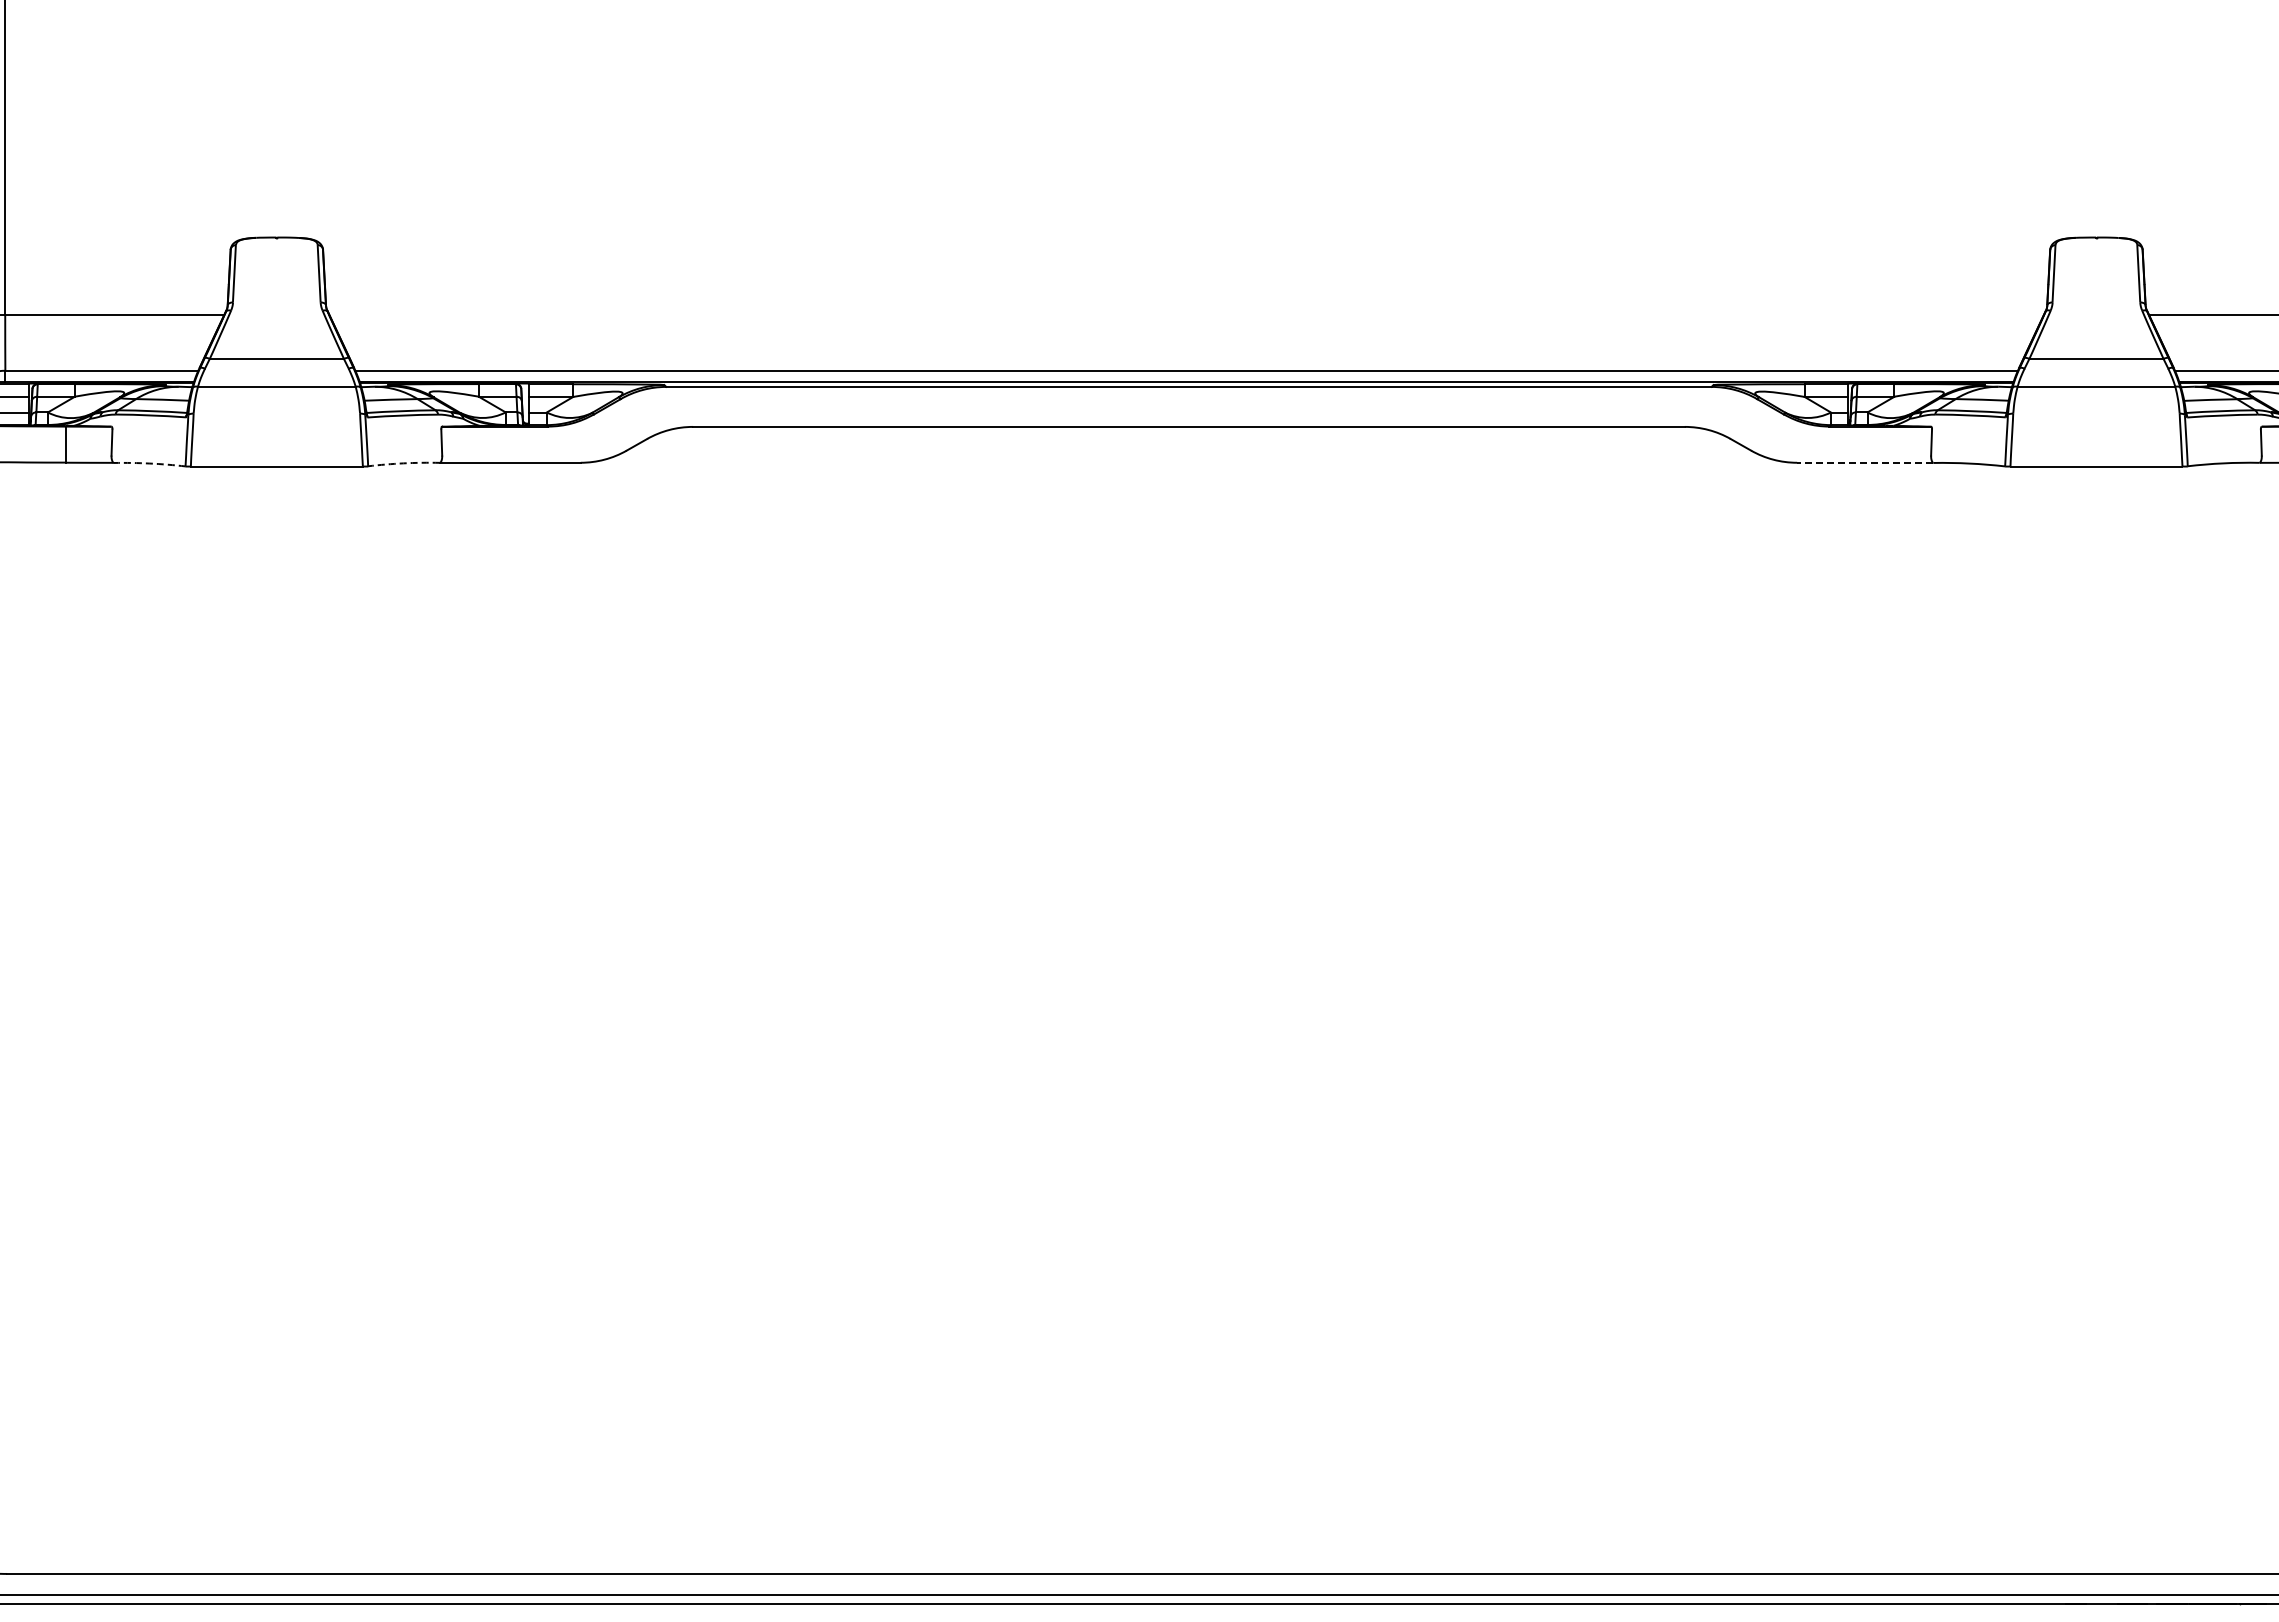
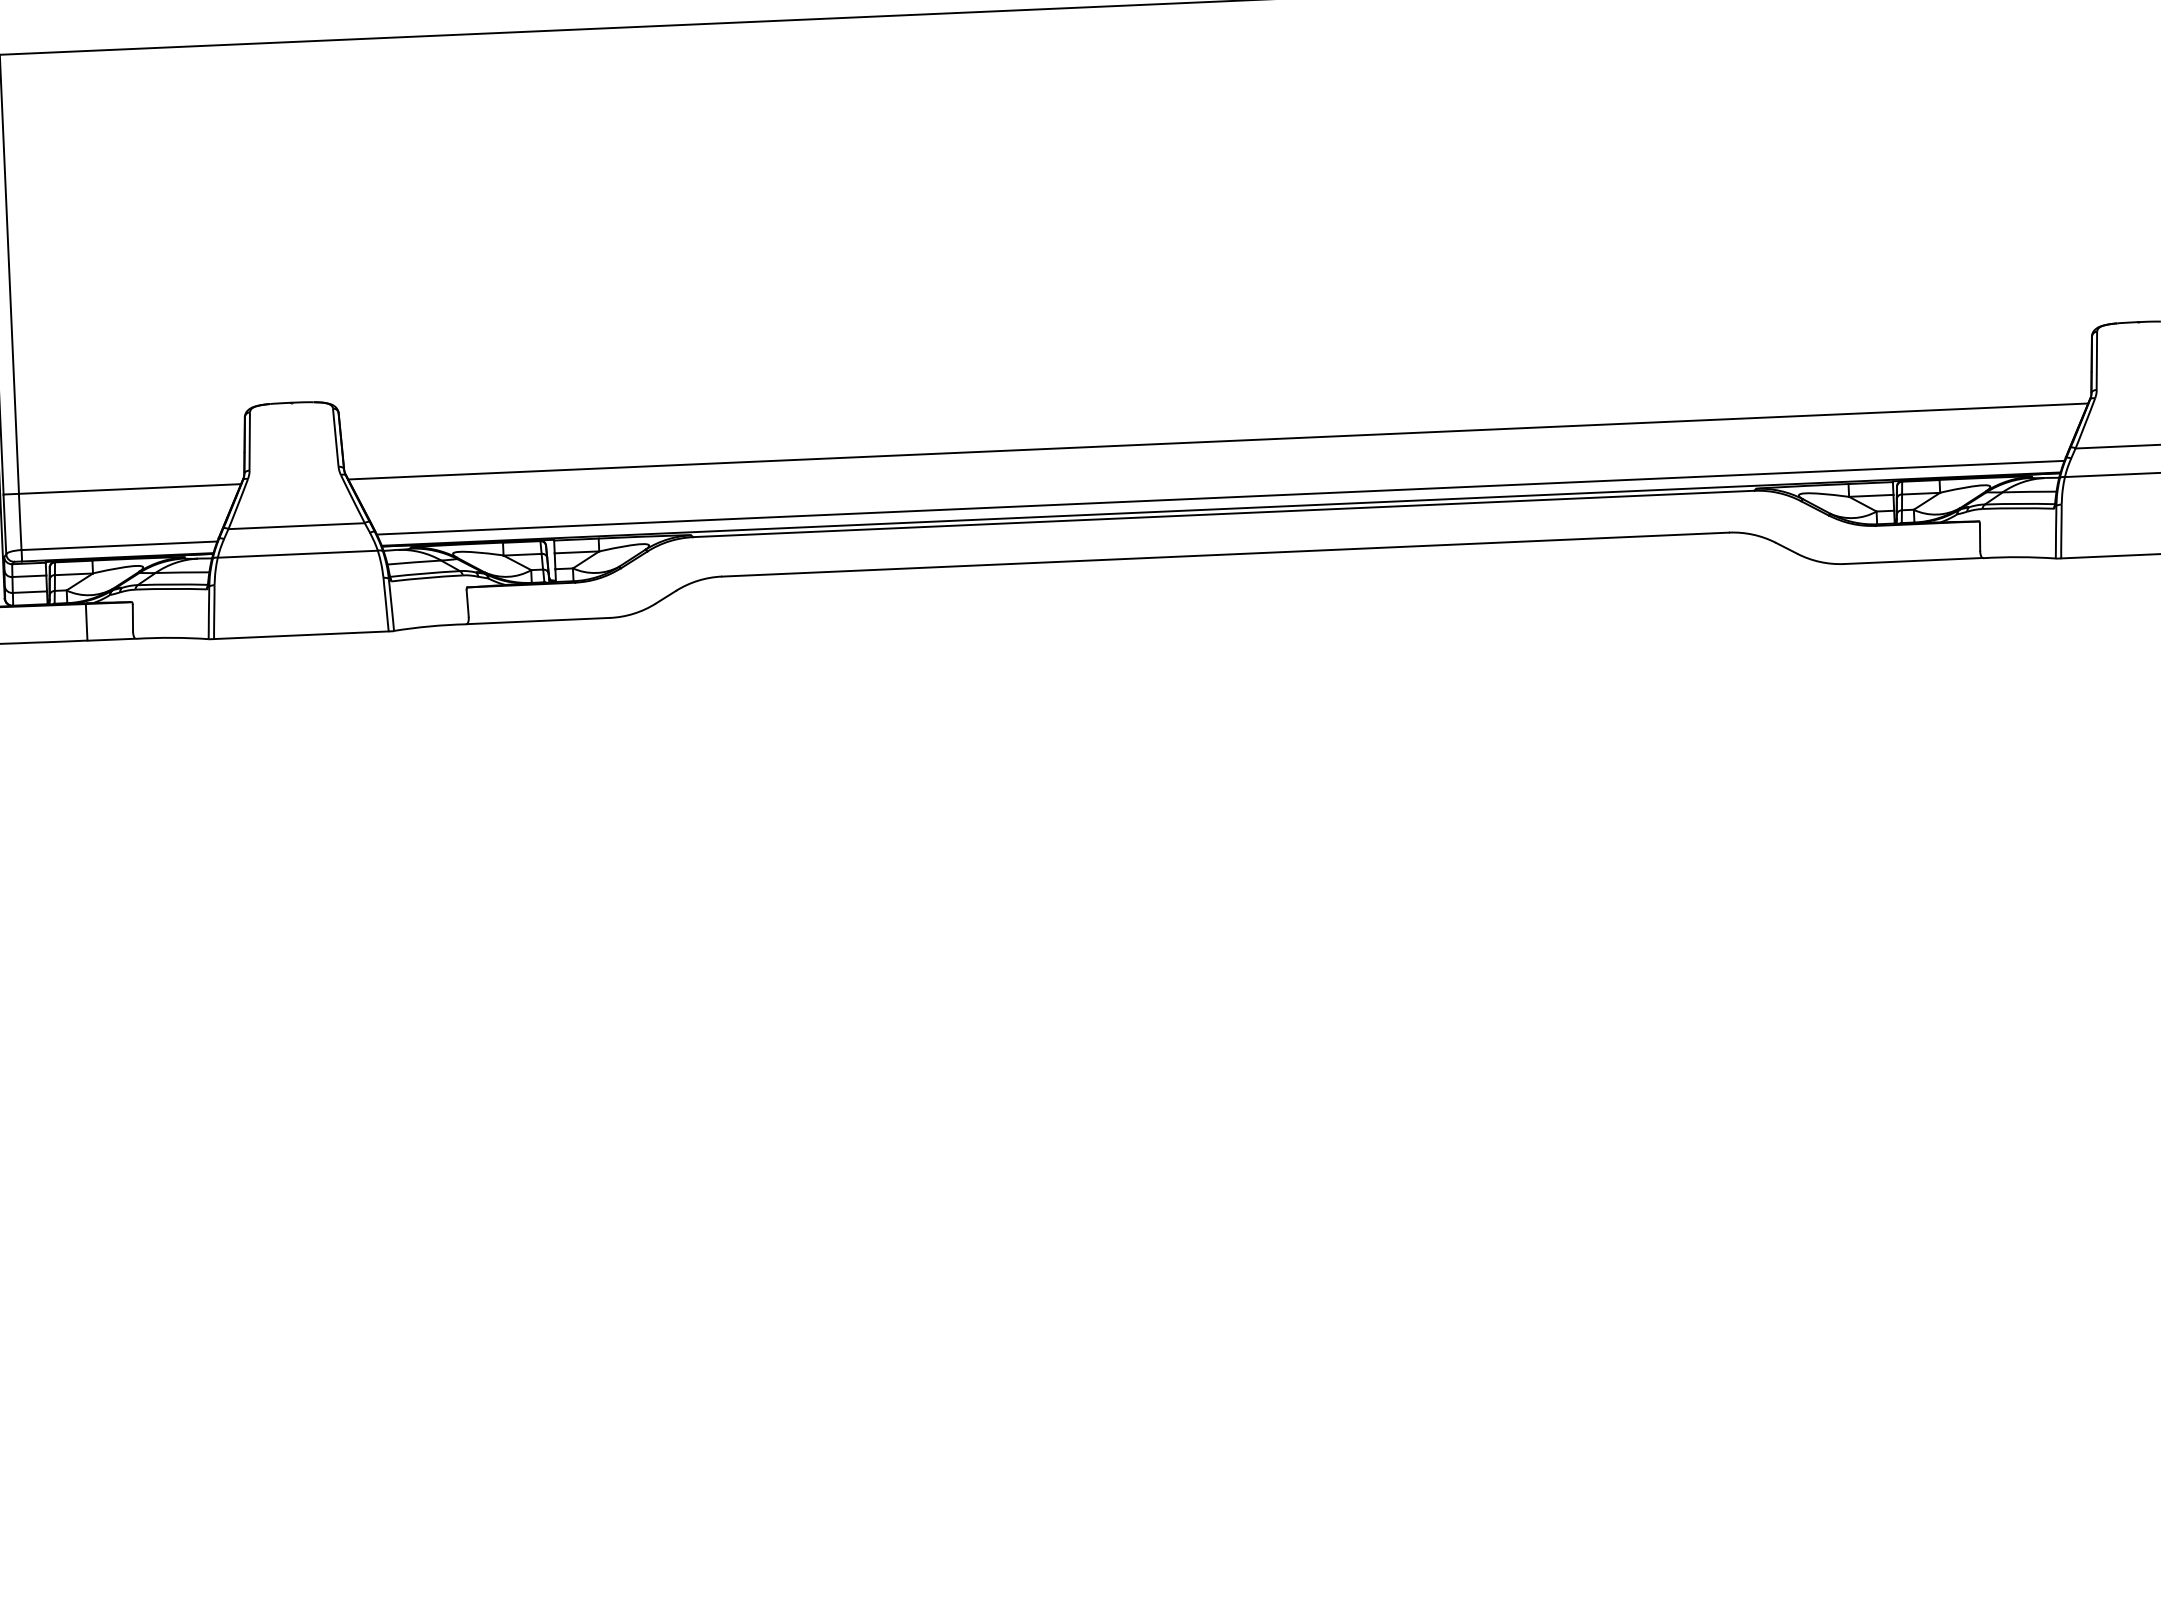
line: (1186, 315) -> (1218, 441), added
line: (1864, 462) -> (1912, 560), dashed -> solid
arc: (149, 463) -> (171, 637), dashed -> solid
arc: (403, 463) -> (429, 626), dashed -> solid

